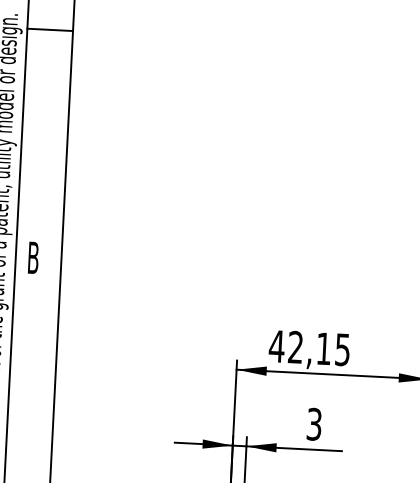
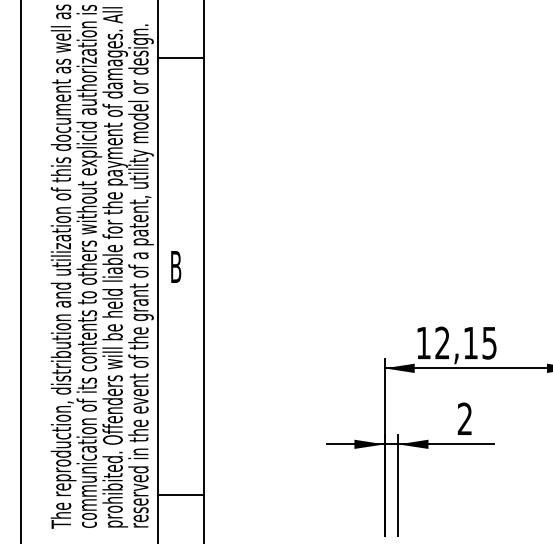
line: (50, 29) -> (181, 58), moved
text: (276, 346) -> (423, 343), 42,15 -> 12,15
text: (313, 423) -> (464, 418), 3 -> 2

